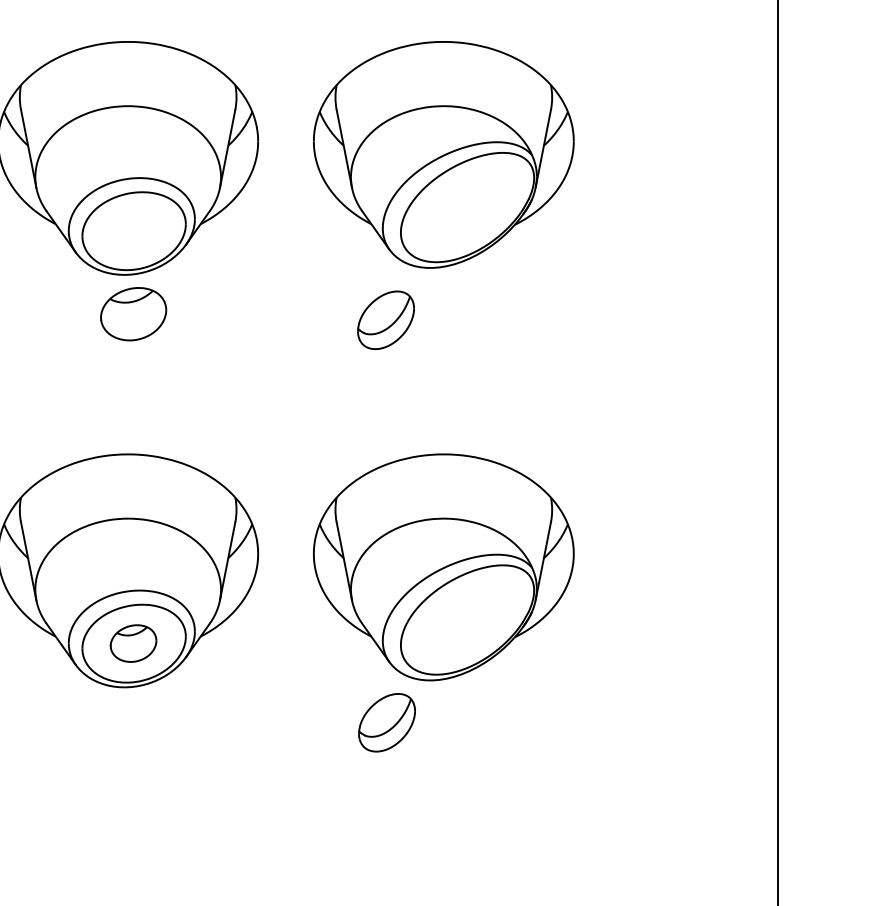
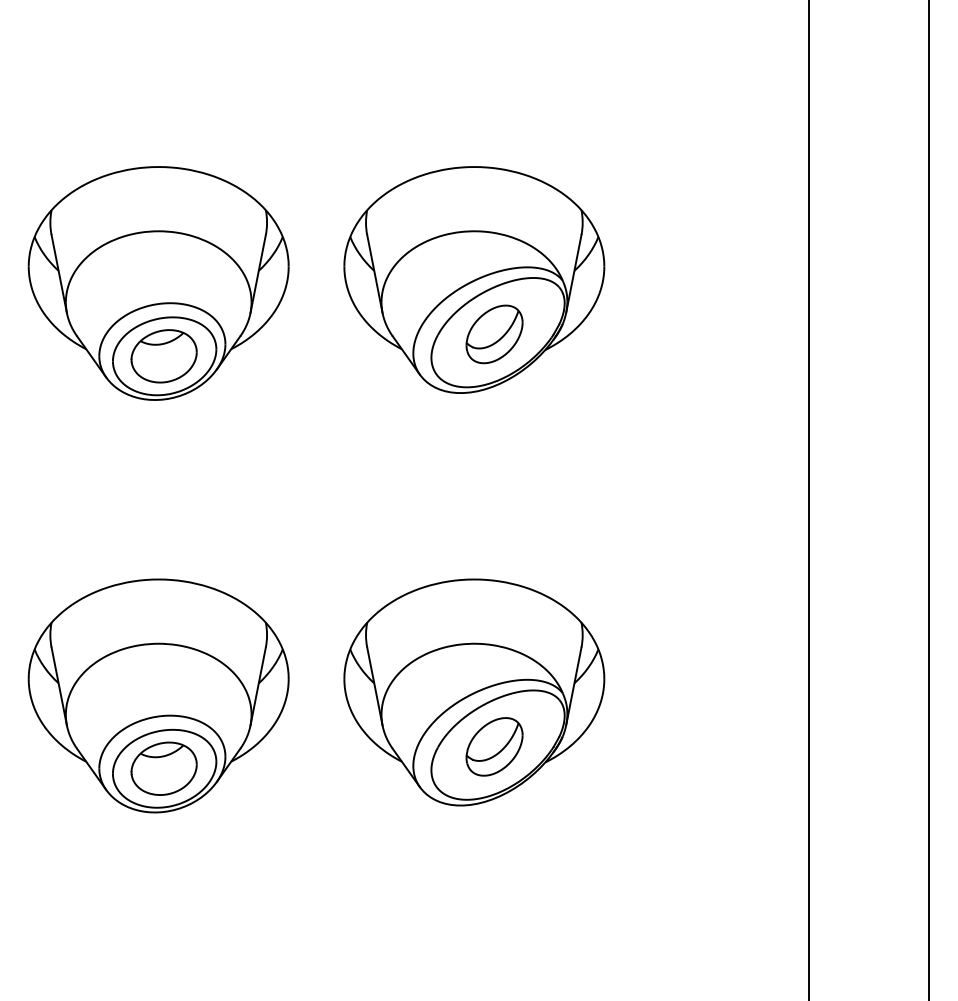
part: (132, 314) -> (163, 356), moved
part: (385, 320) -> (494, 334), moved
part: (132, 643) -> (163, 768), size x1.43
part: (386, 722) -> (494, 746), moved

